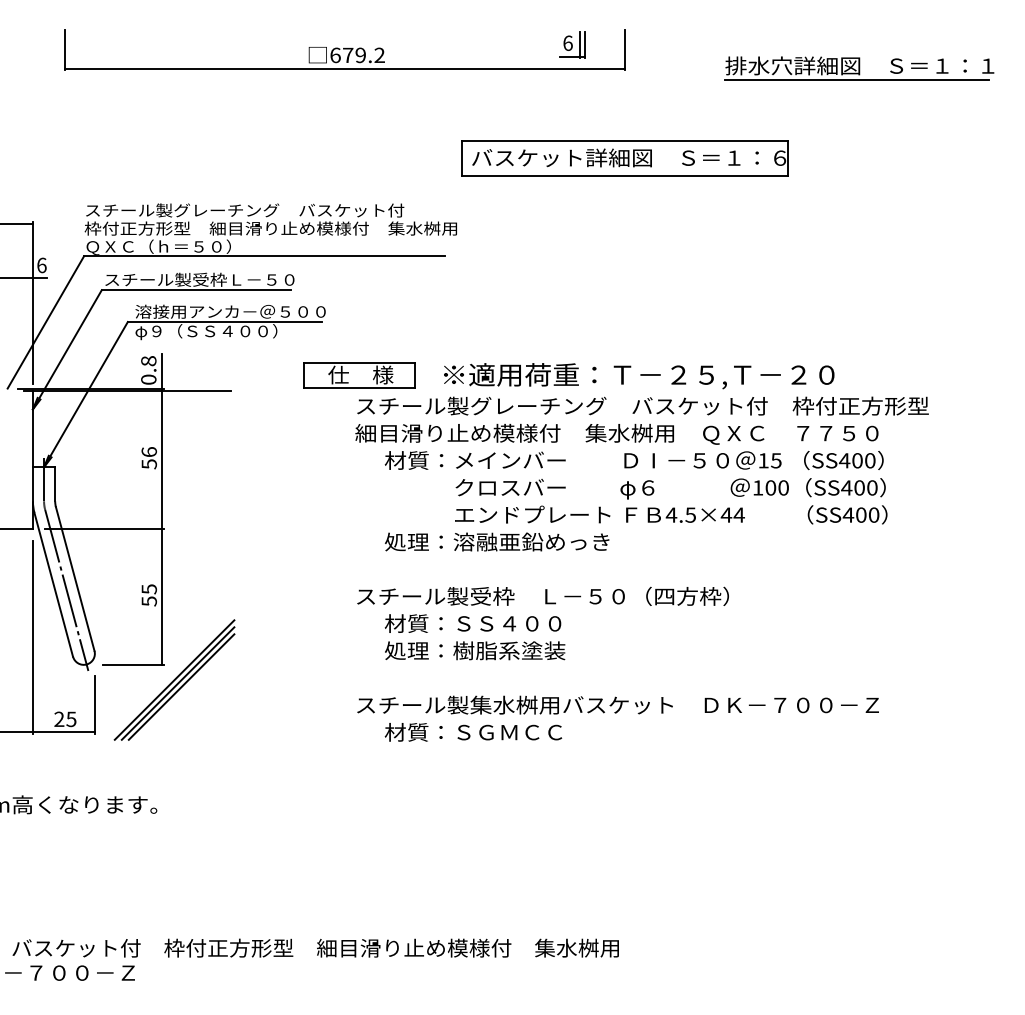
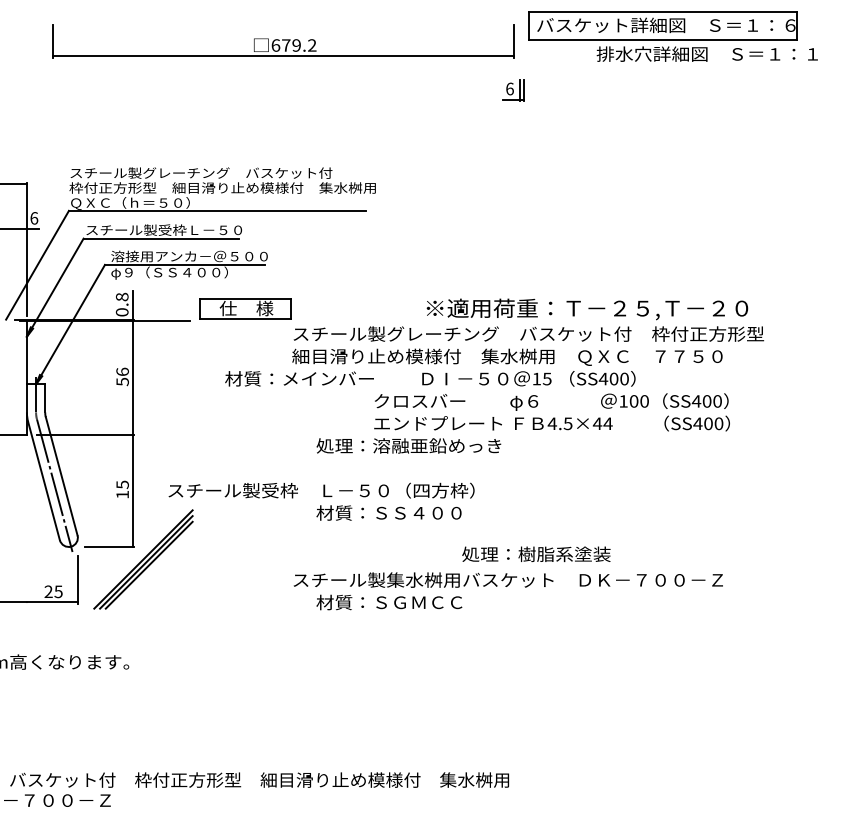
part: (572, 44) -> (513, 90), moved
line: (856, 79) -> (704, 65), removed
part: (624, 158) -> (662, 25), moved
part: (359, 375) -> (245, 308), moved
text: (639, 376) -> (587, 309), moved
text: (633, 460) -> (429, 378), moved
text: (542, 595) -> (321, 489), moved
text: (149, 601) -> (122, 494), 55 -> 15
line: (32, 637) -> (26, 524), removed
text: (475, 650) -> (536, 554), moved

